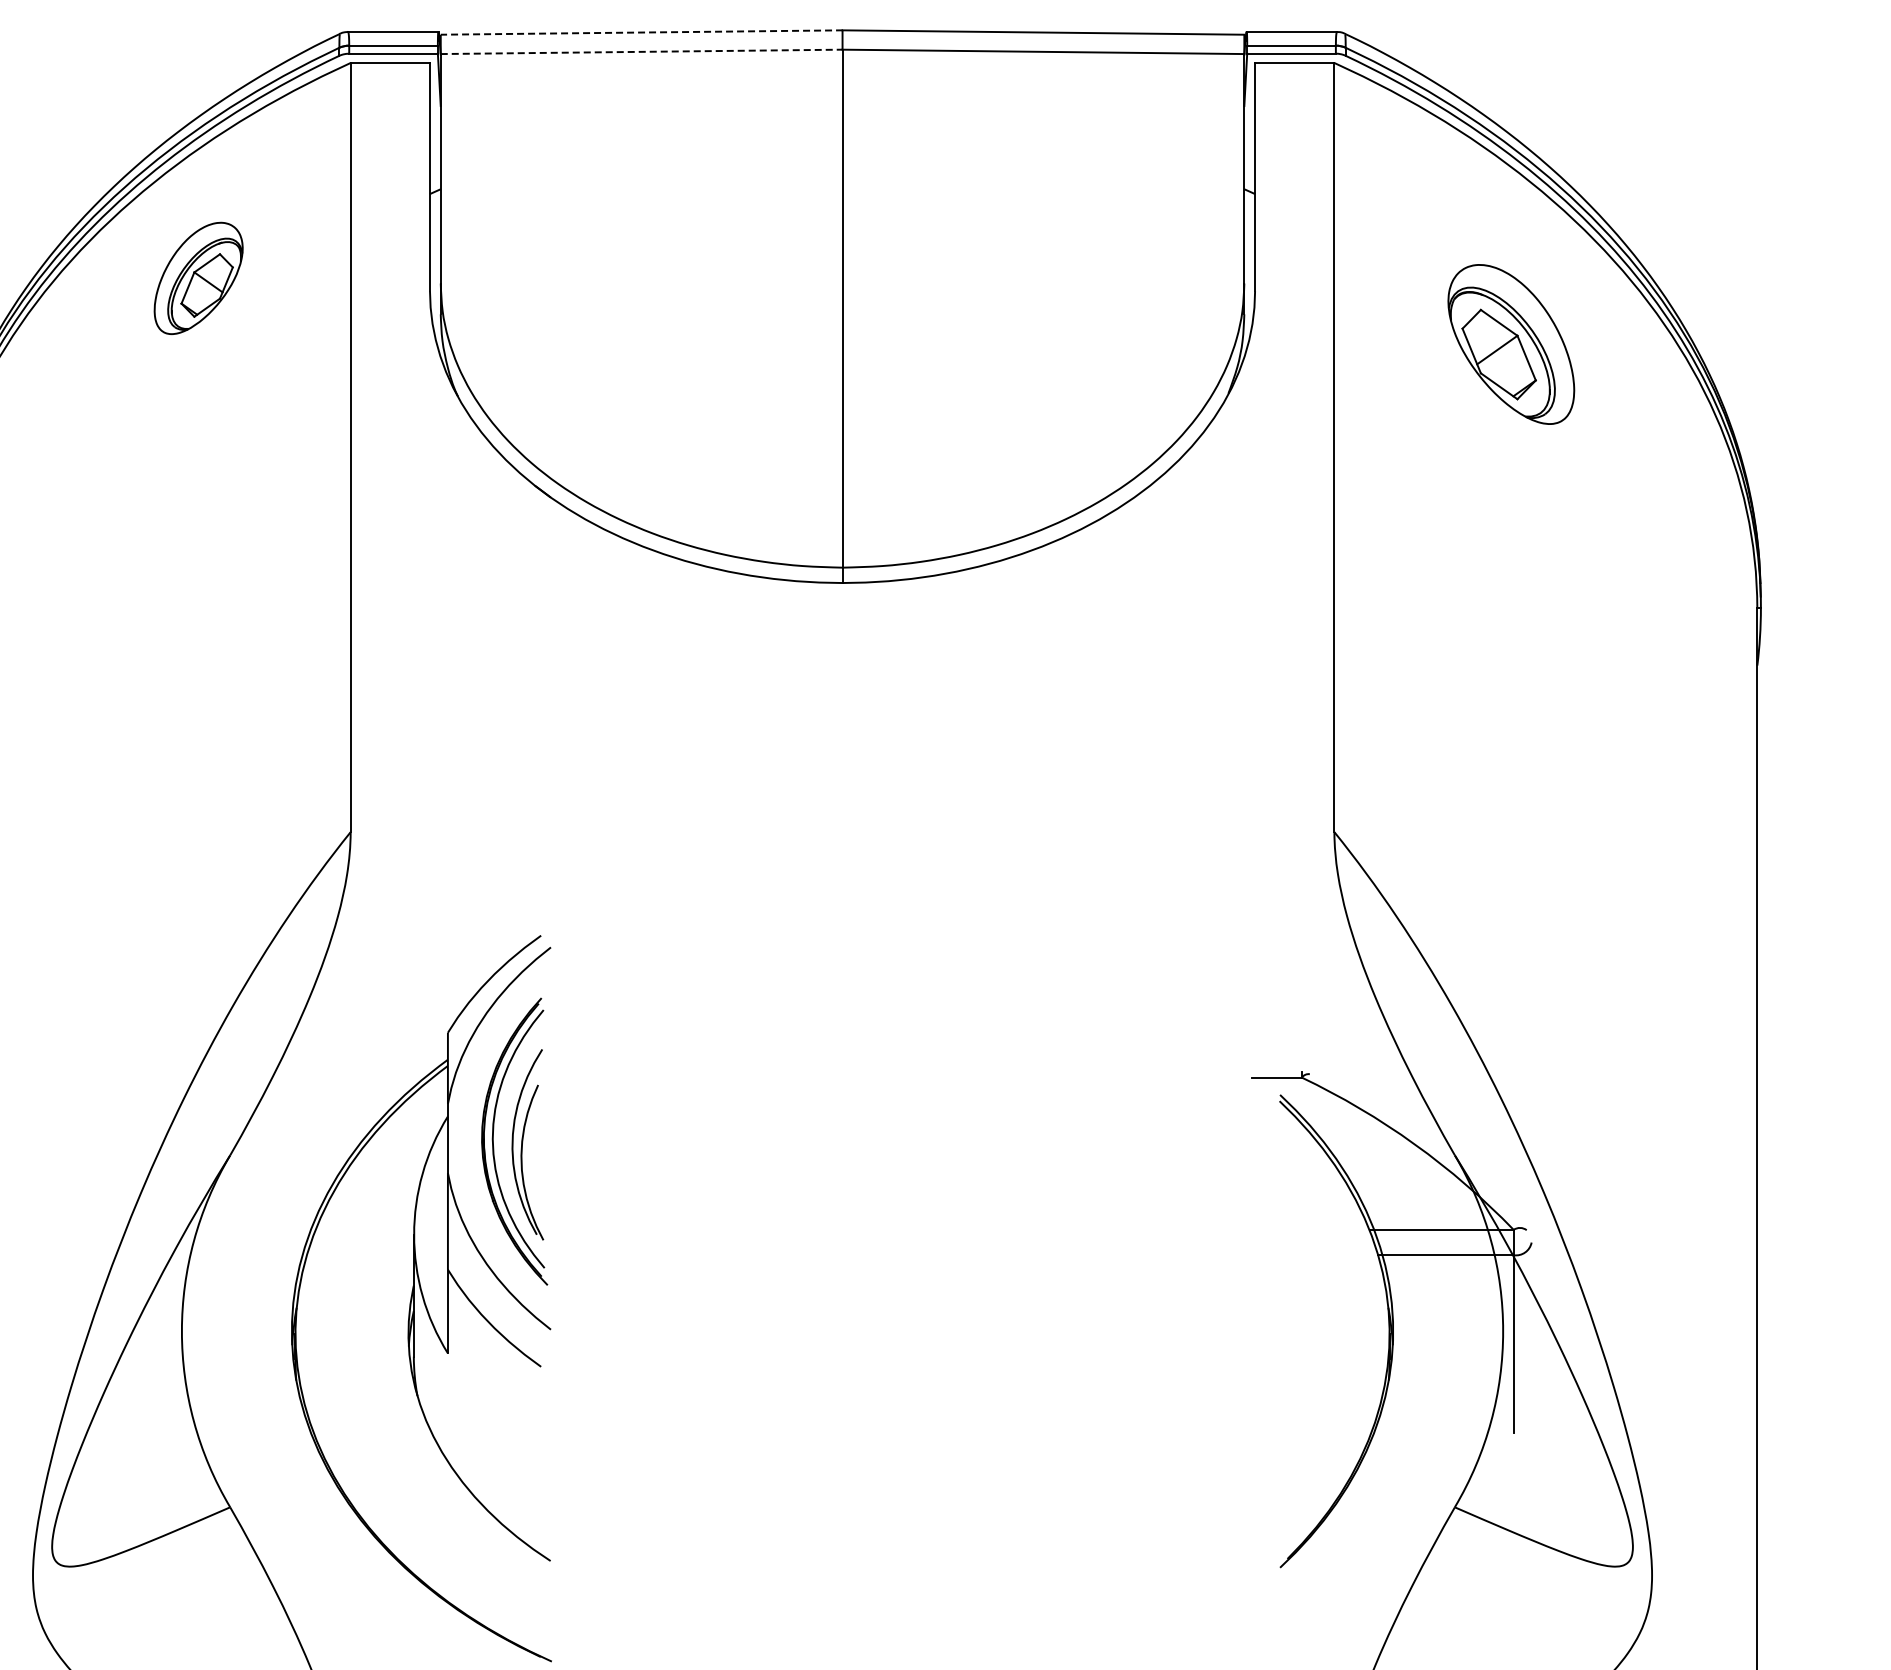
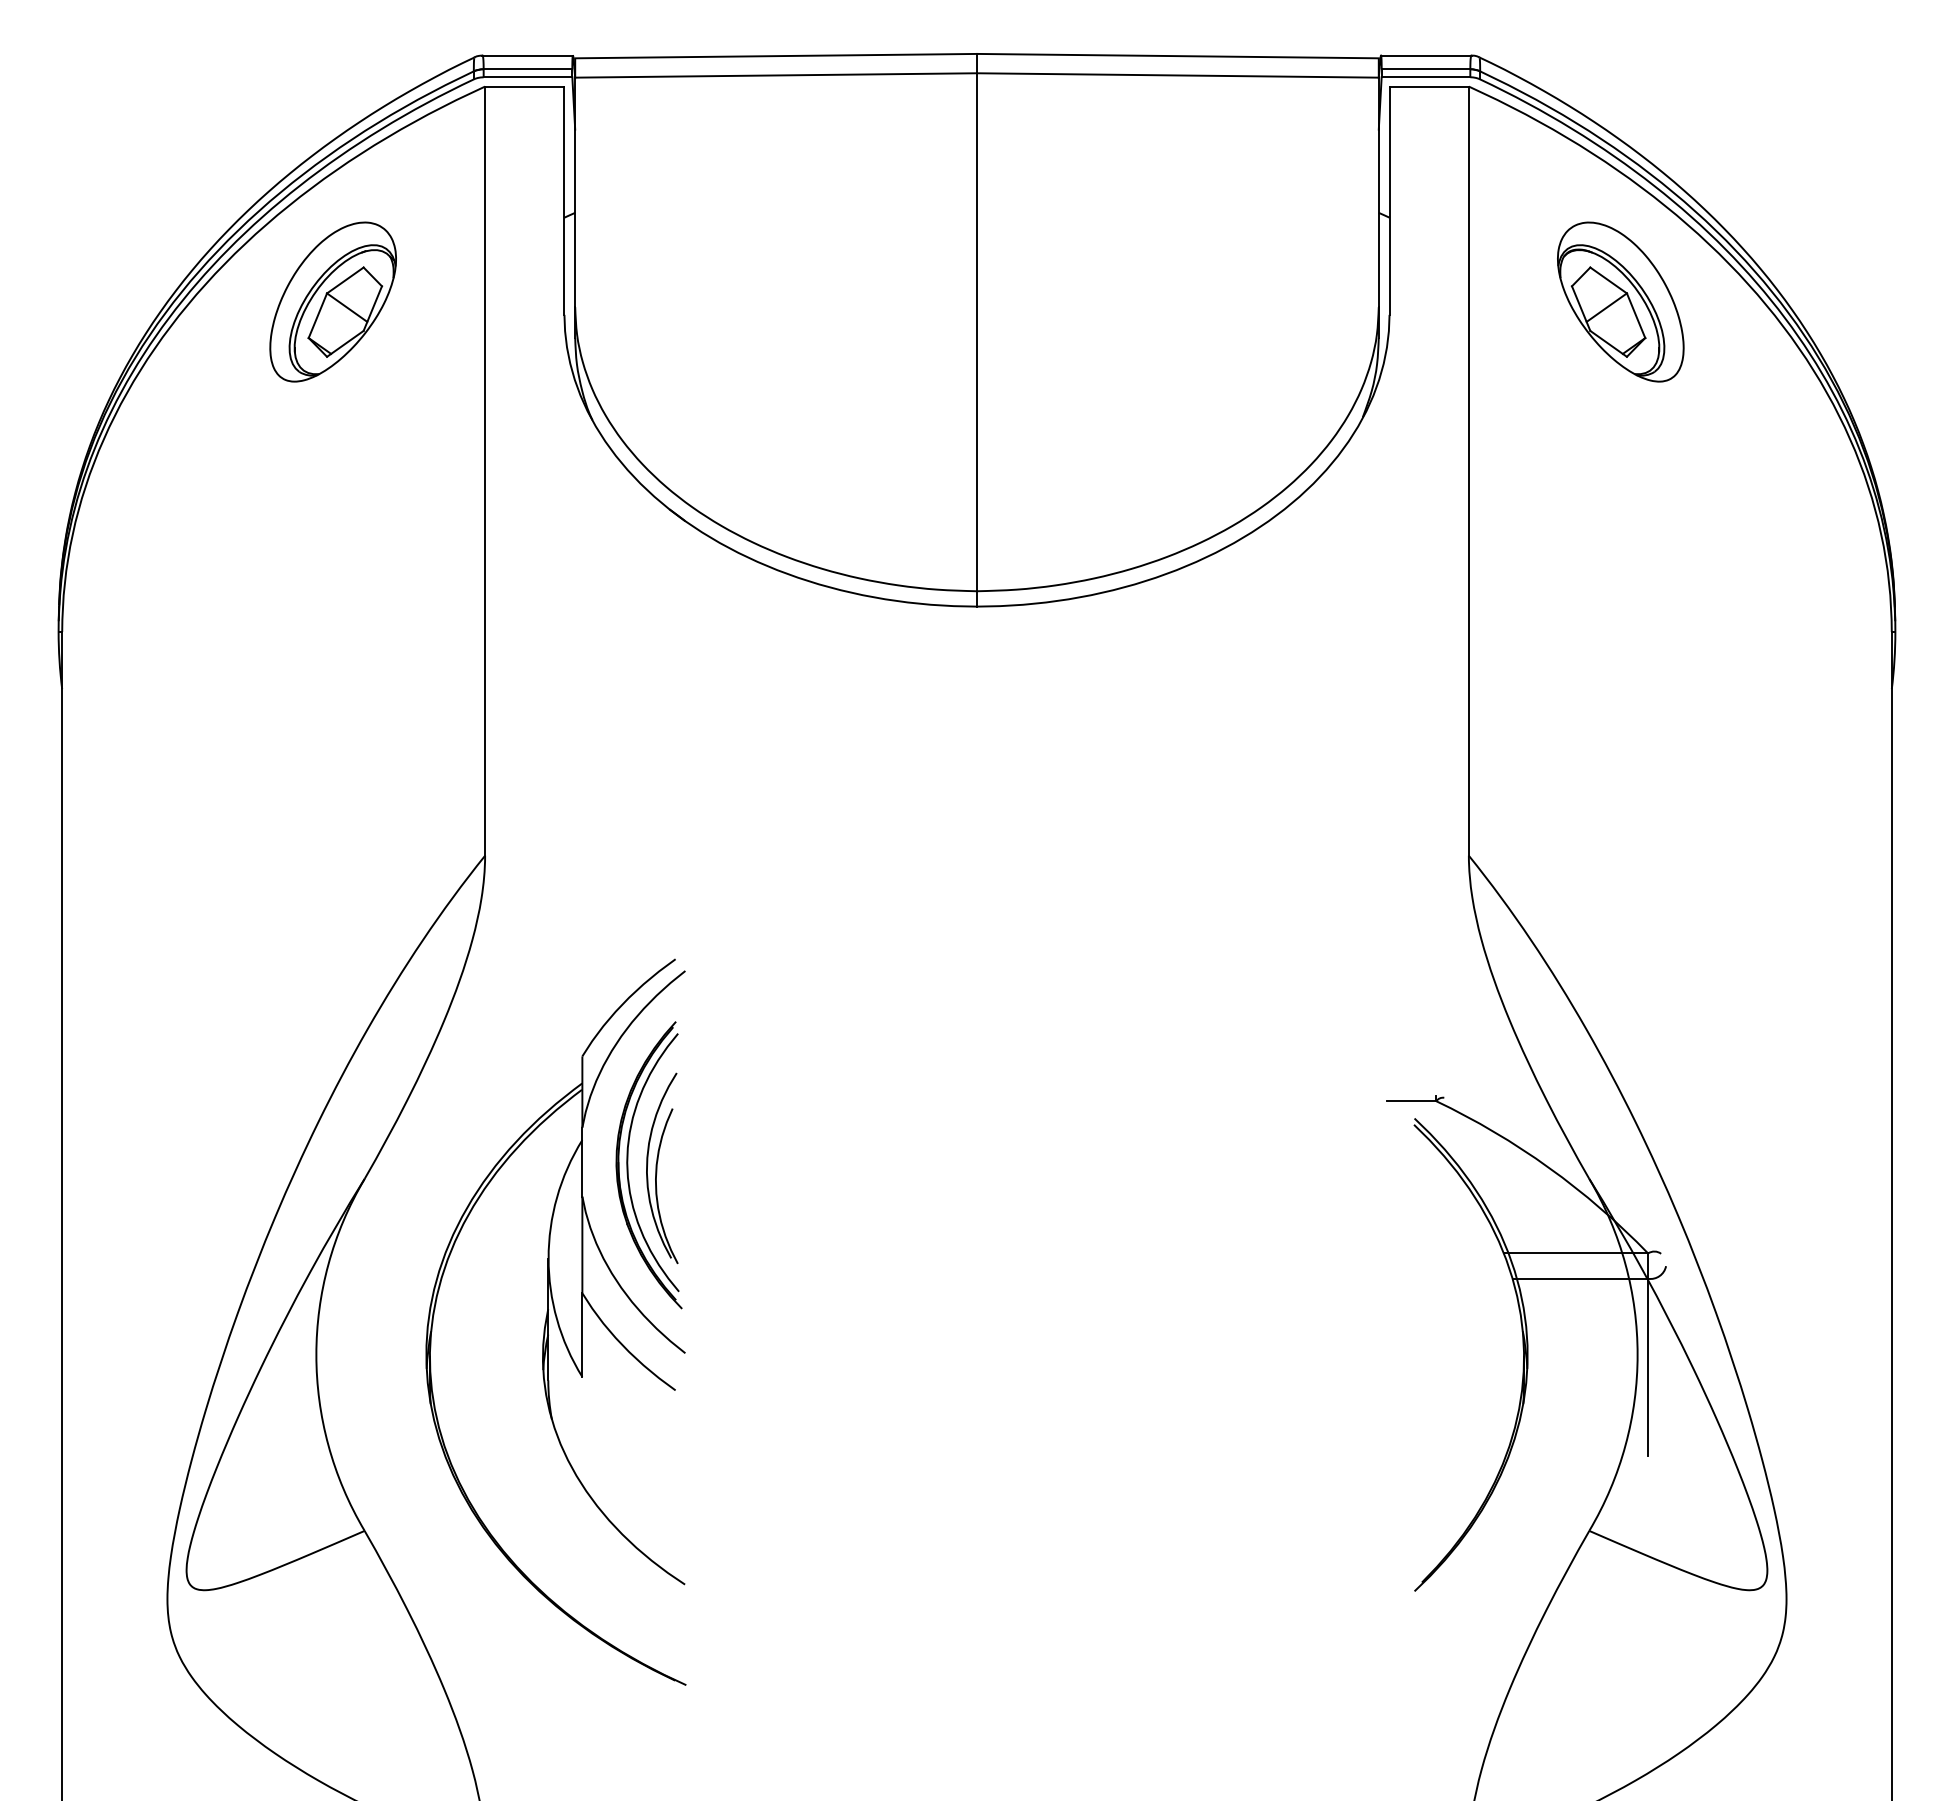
line: (641, 32) -> (775, 56), dashed -> solid
line: (642, 51) -> (776, 75), dashed -> solid
part: (198, 277) -> (332, 301), size x1.43
part: (1511, 343) -> (1620, 301), moved

